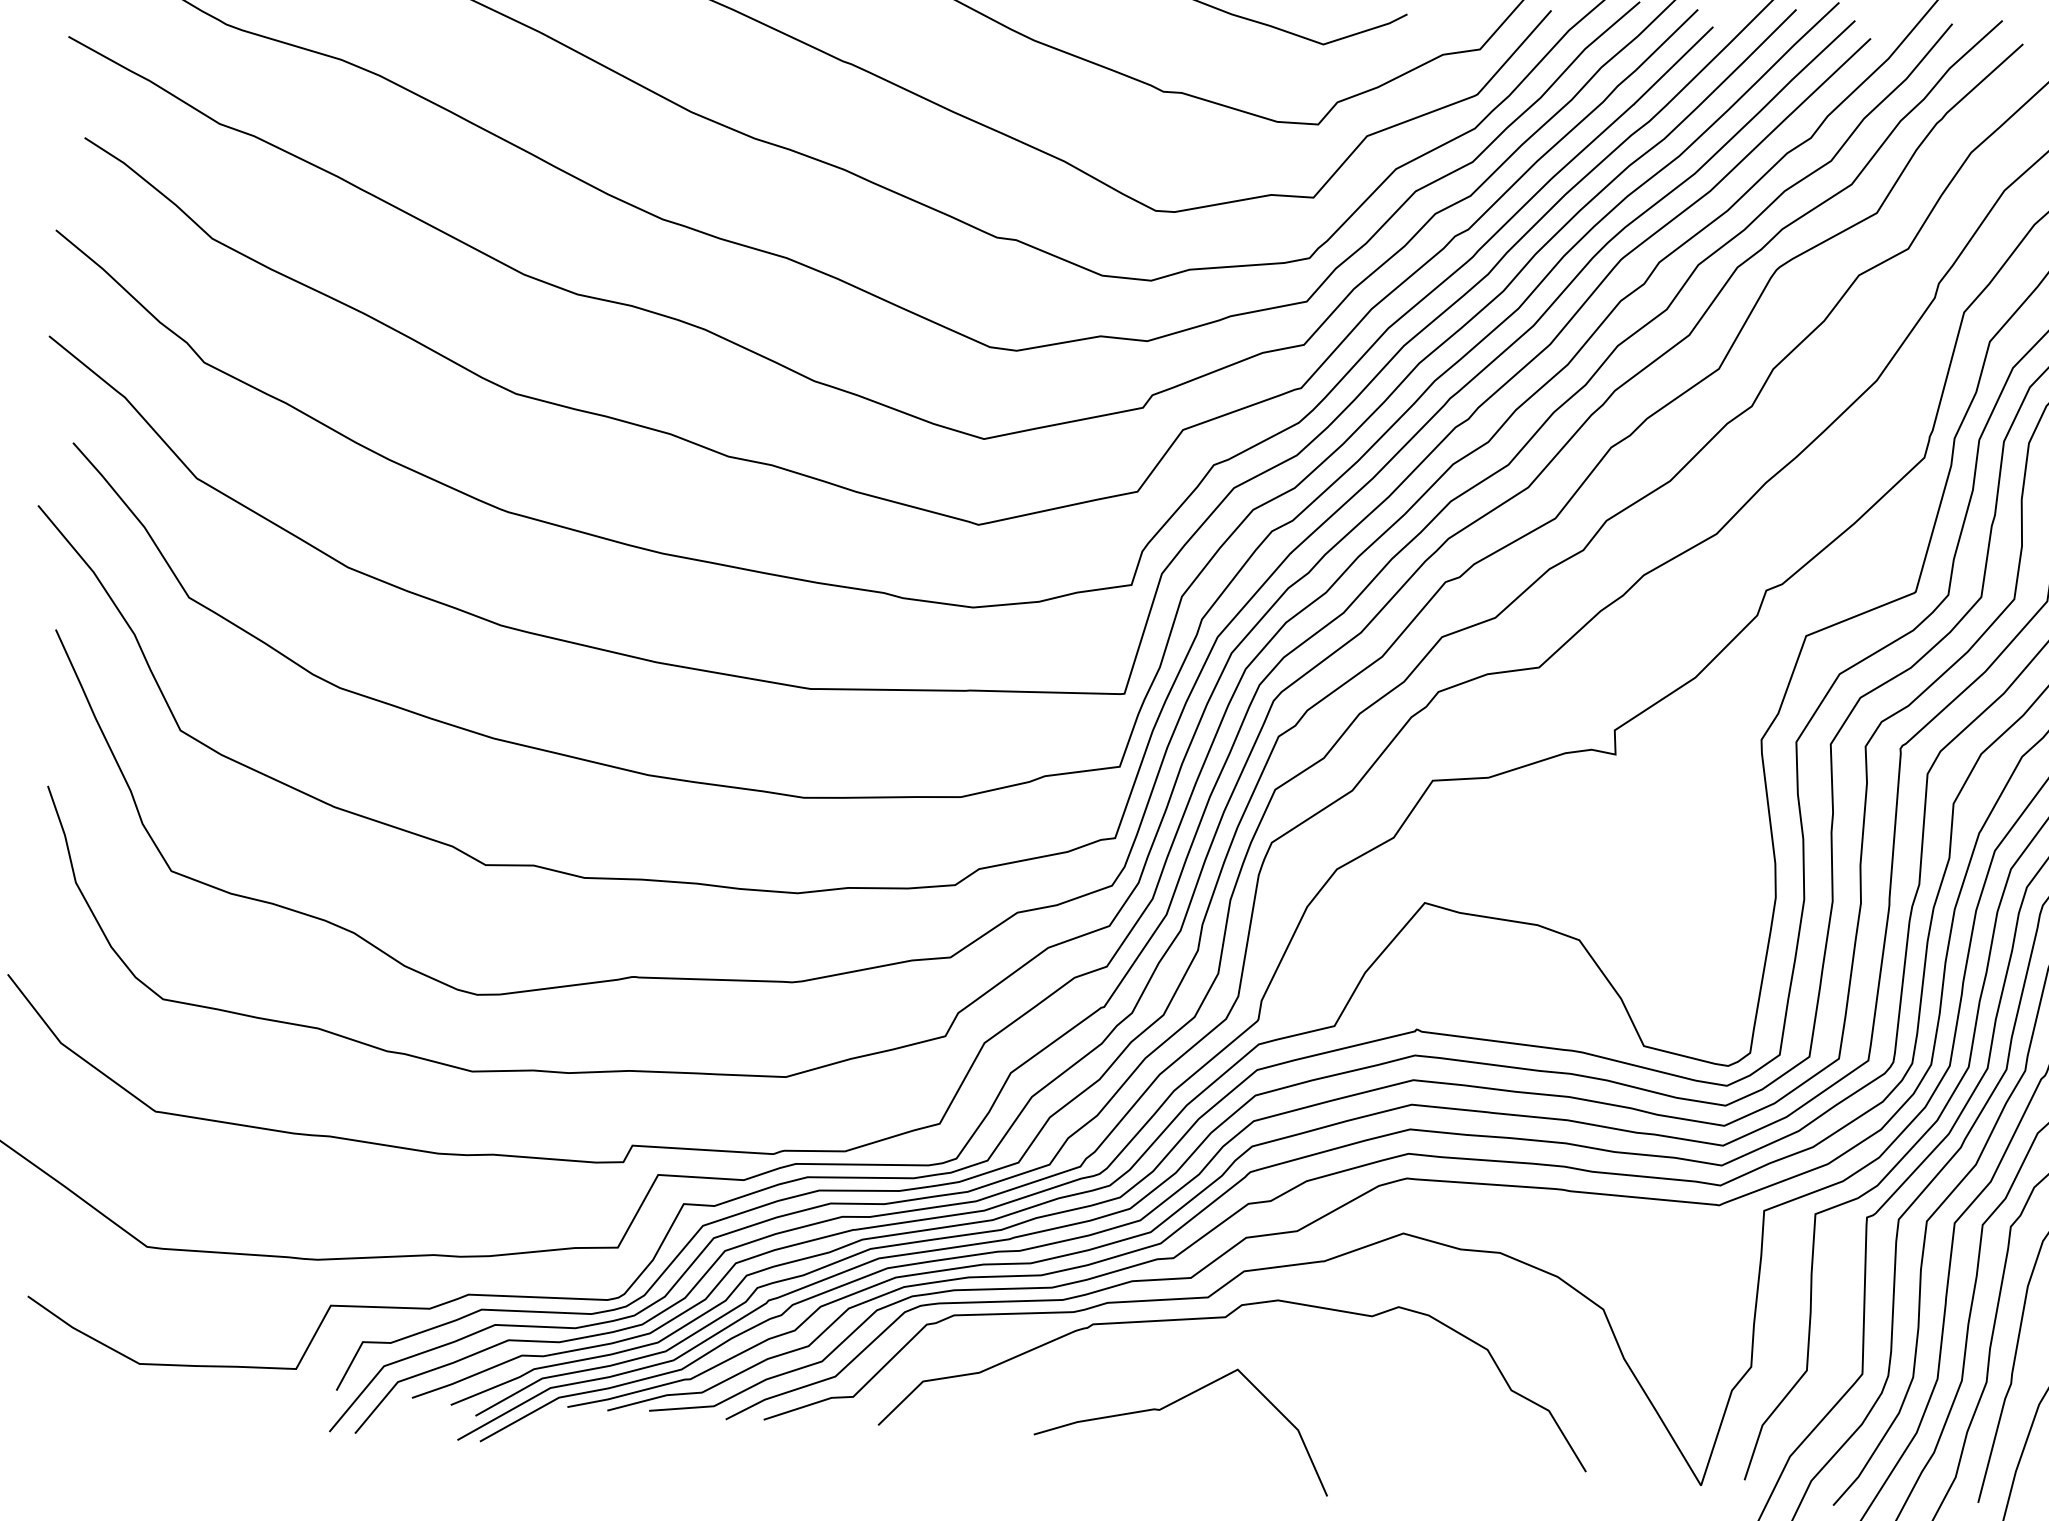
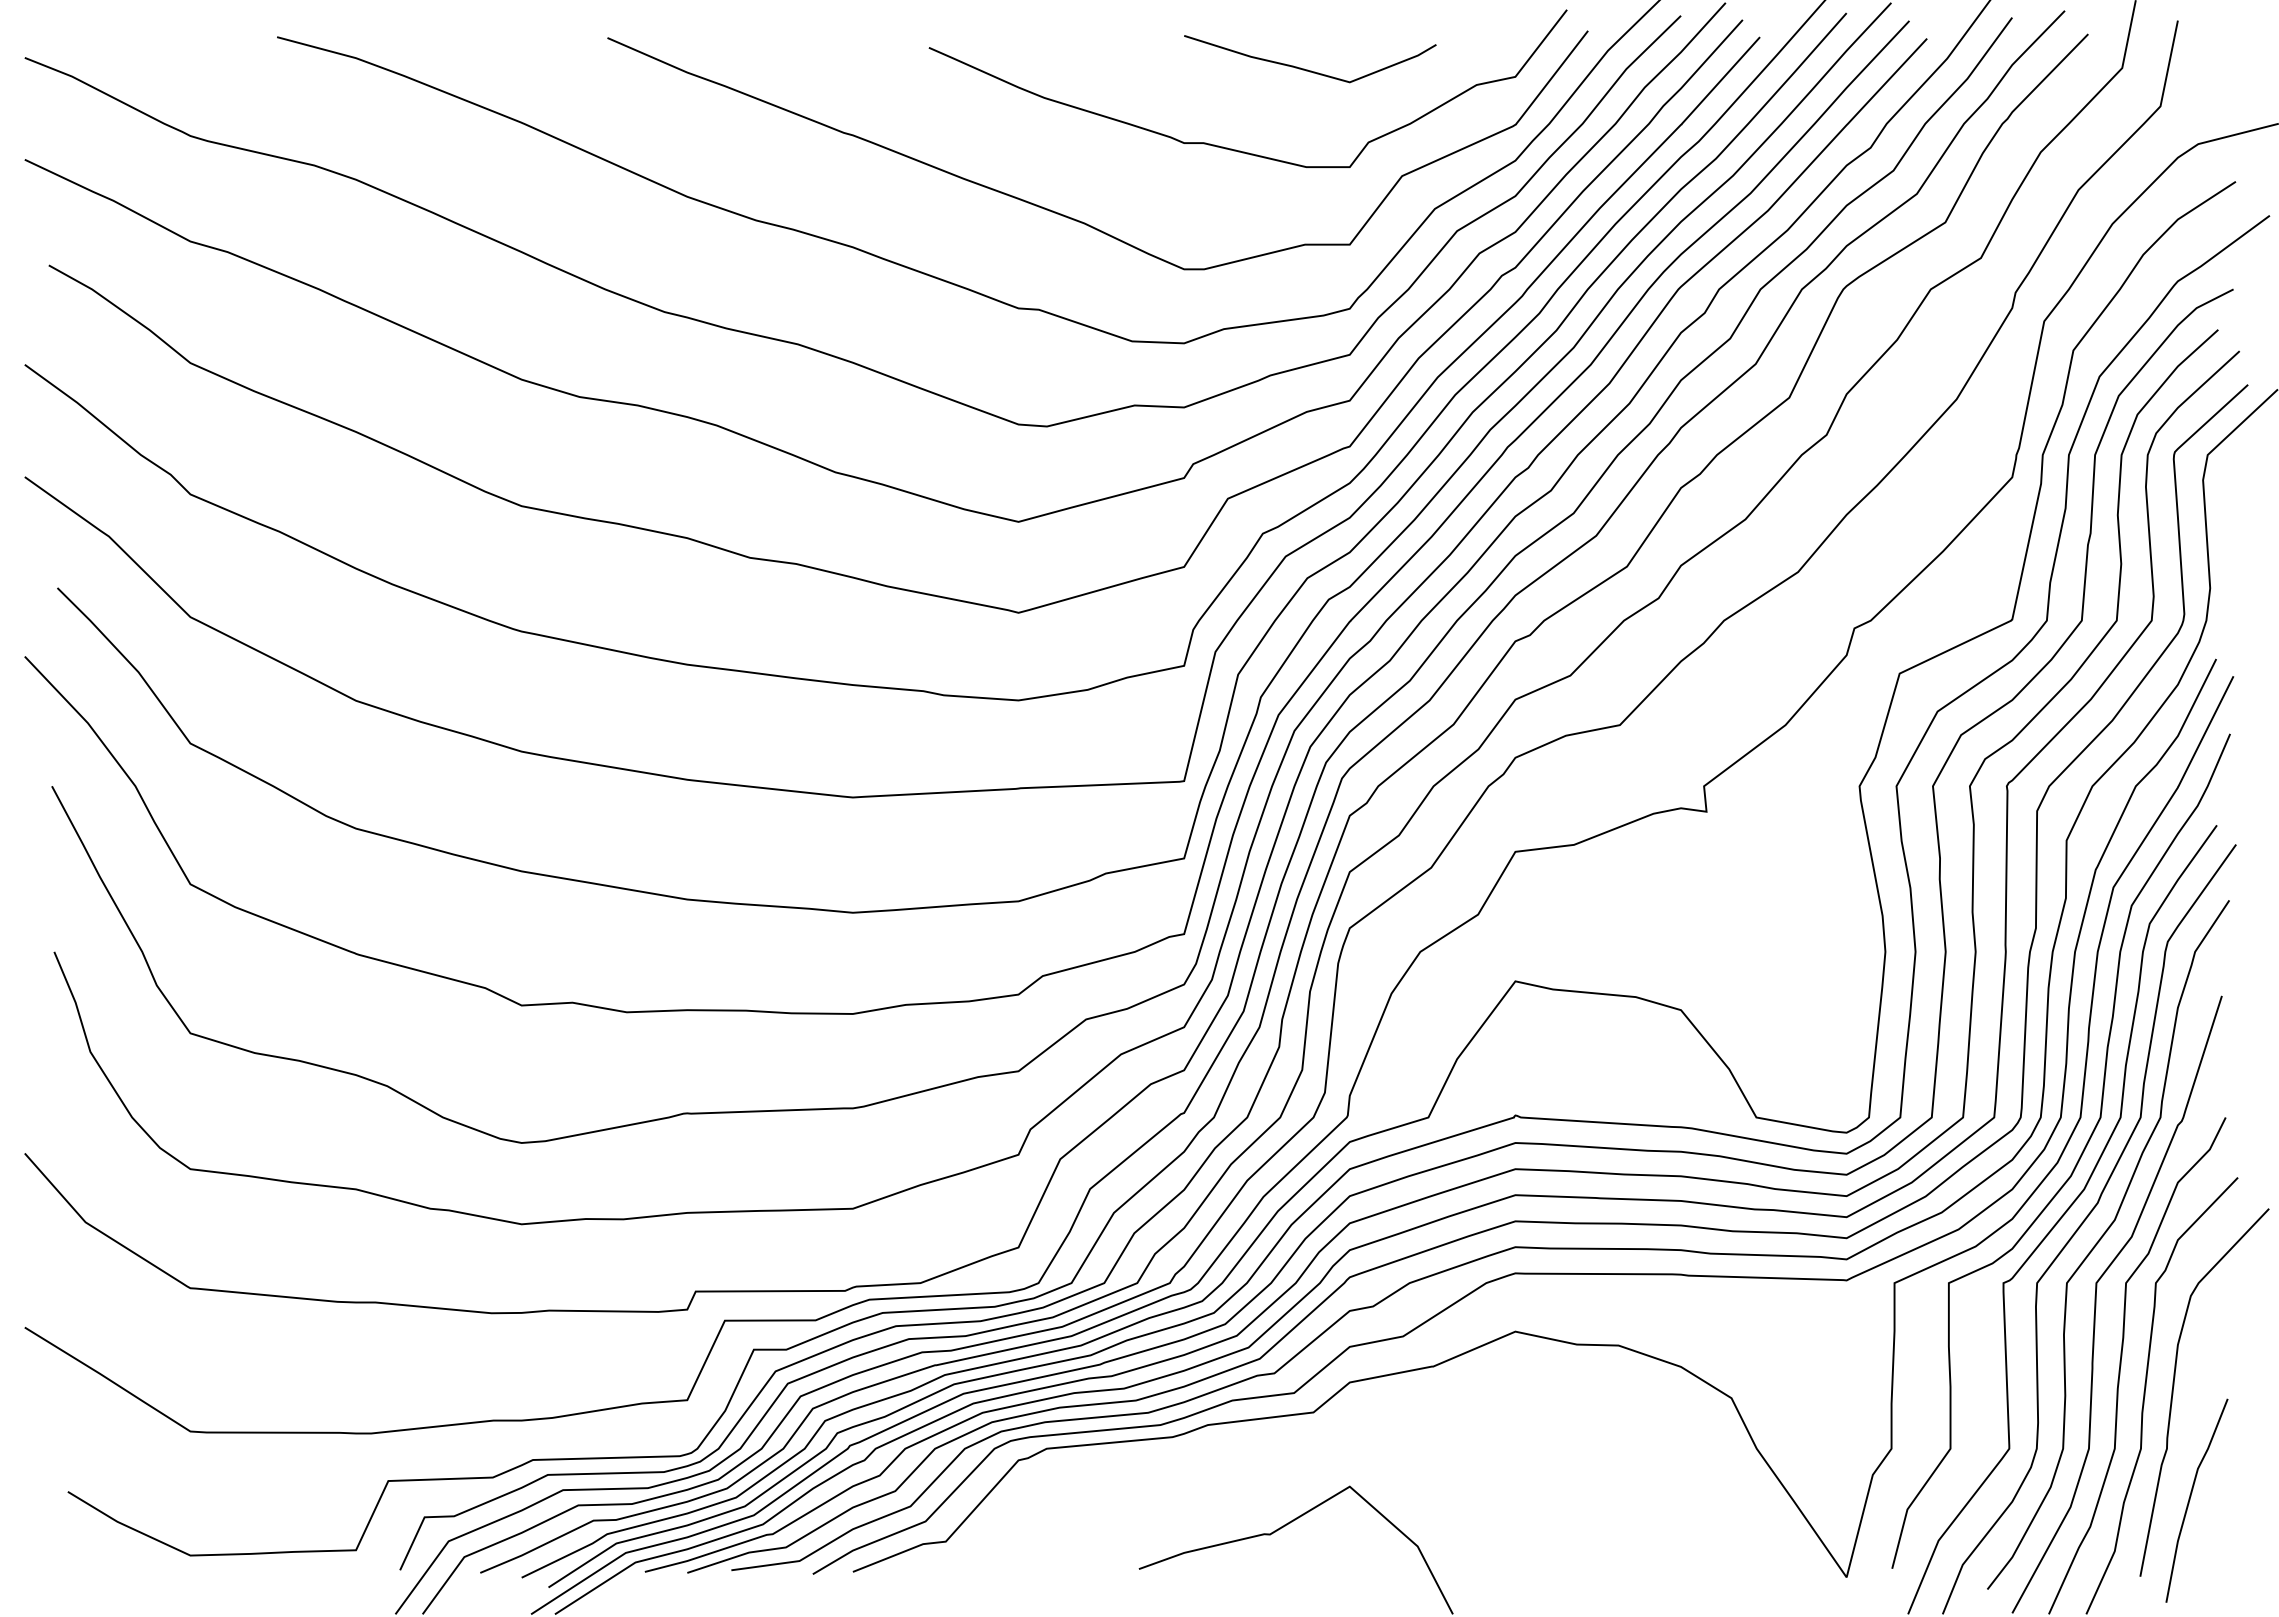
curve: (1224, 1318) -> (1332, 1433), removed

